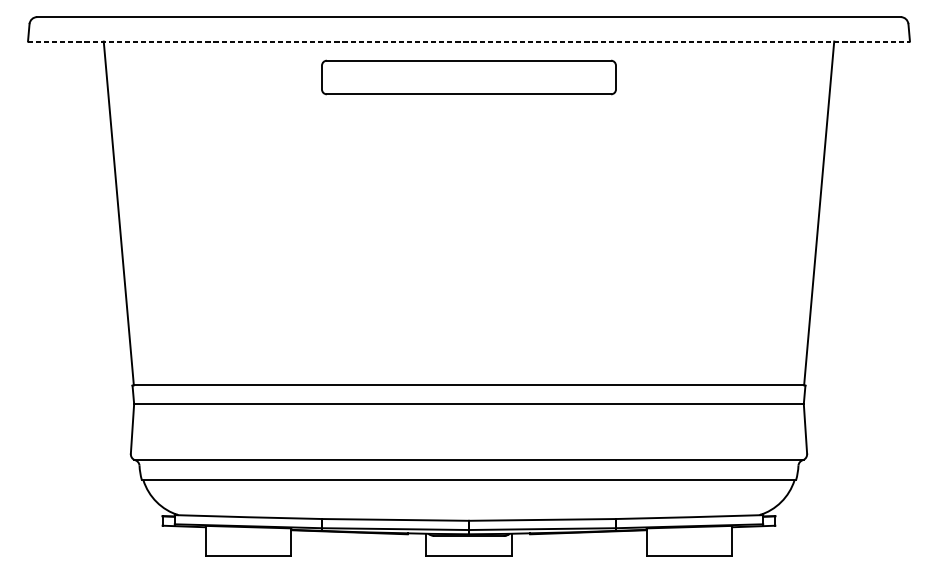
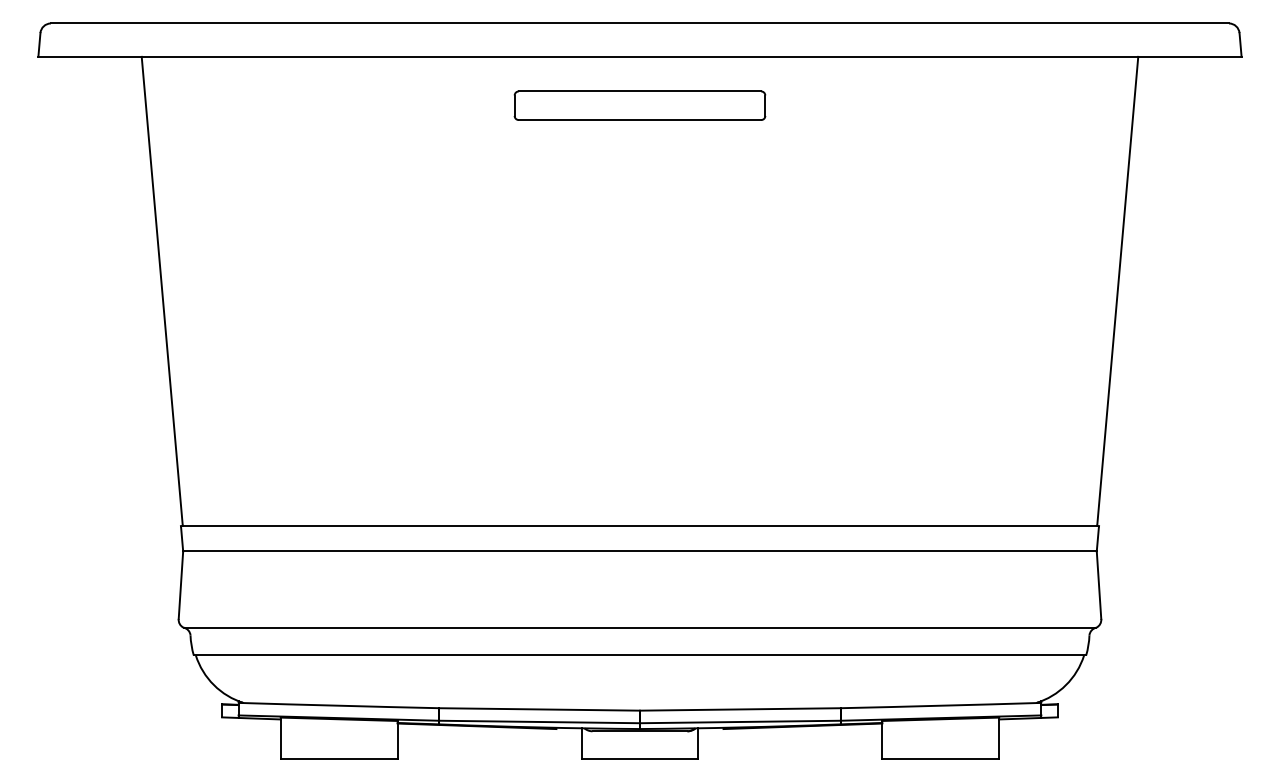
line: (469, 41) -> (640, 56), dashed -> solid
part: (468, 77) -> (639, 105), size x0.62

